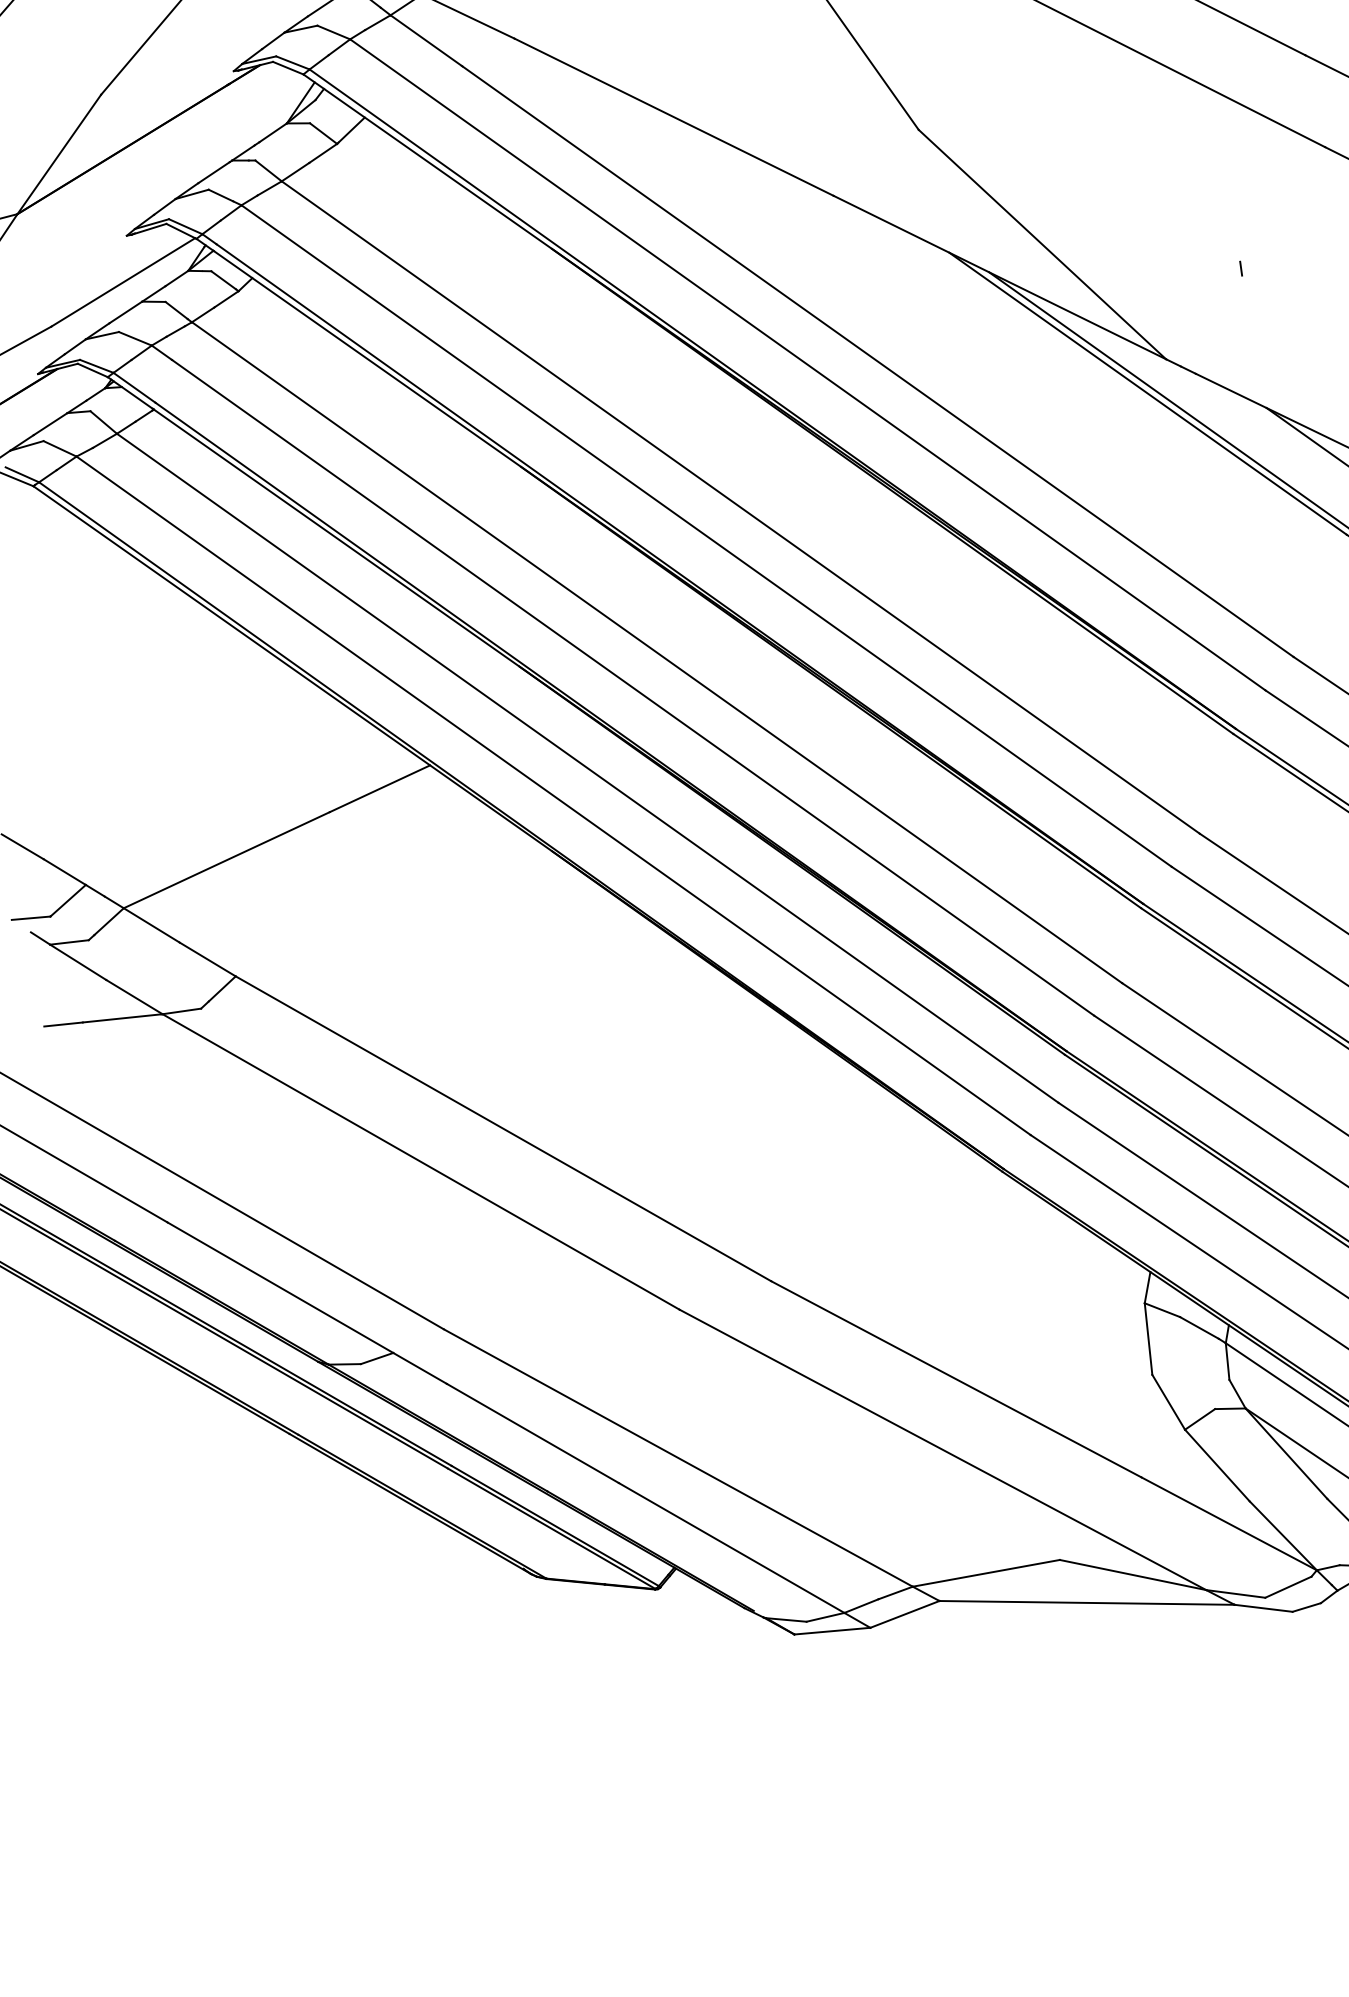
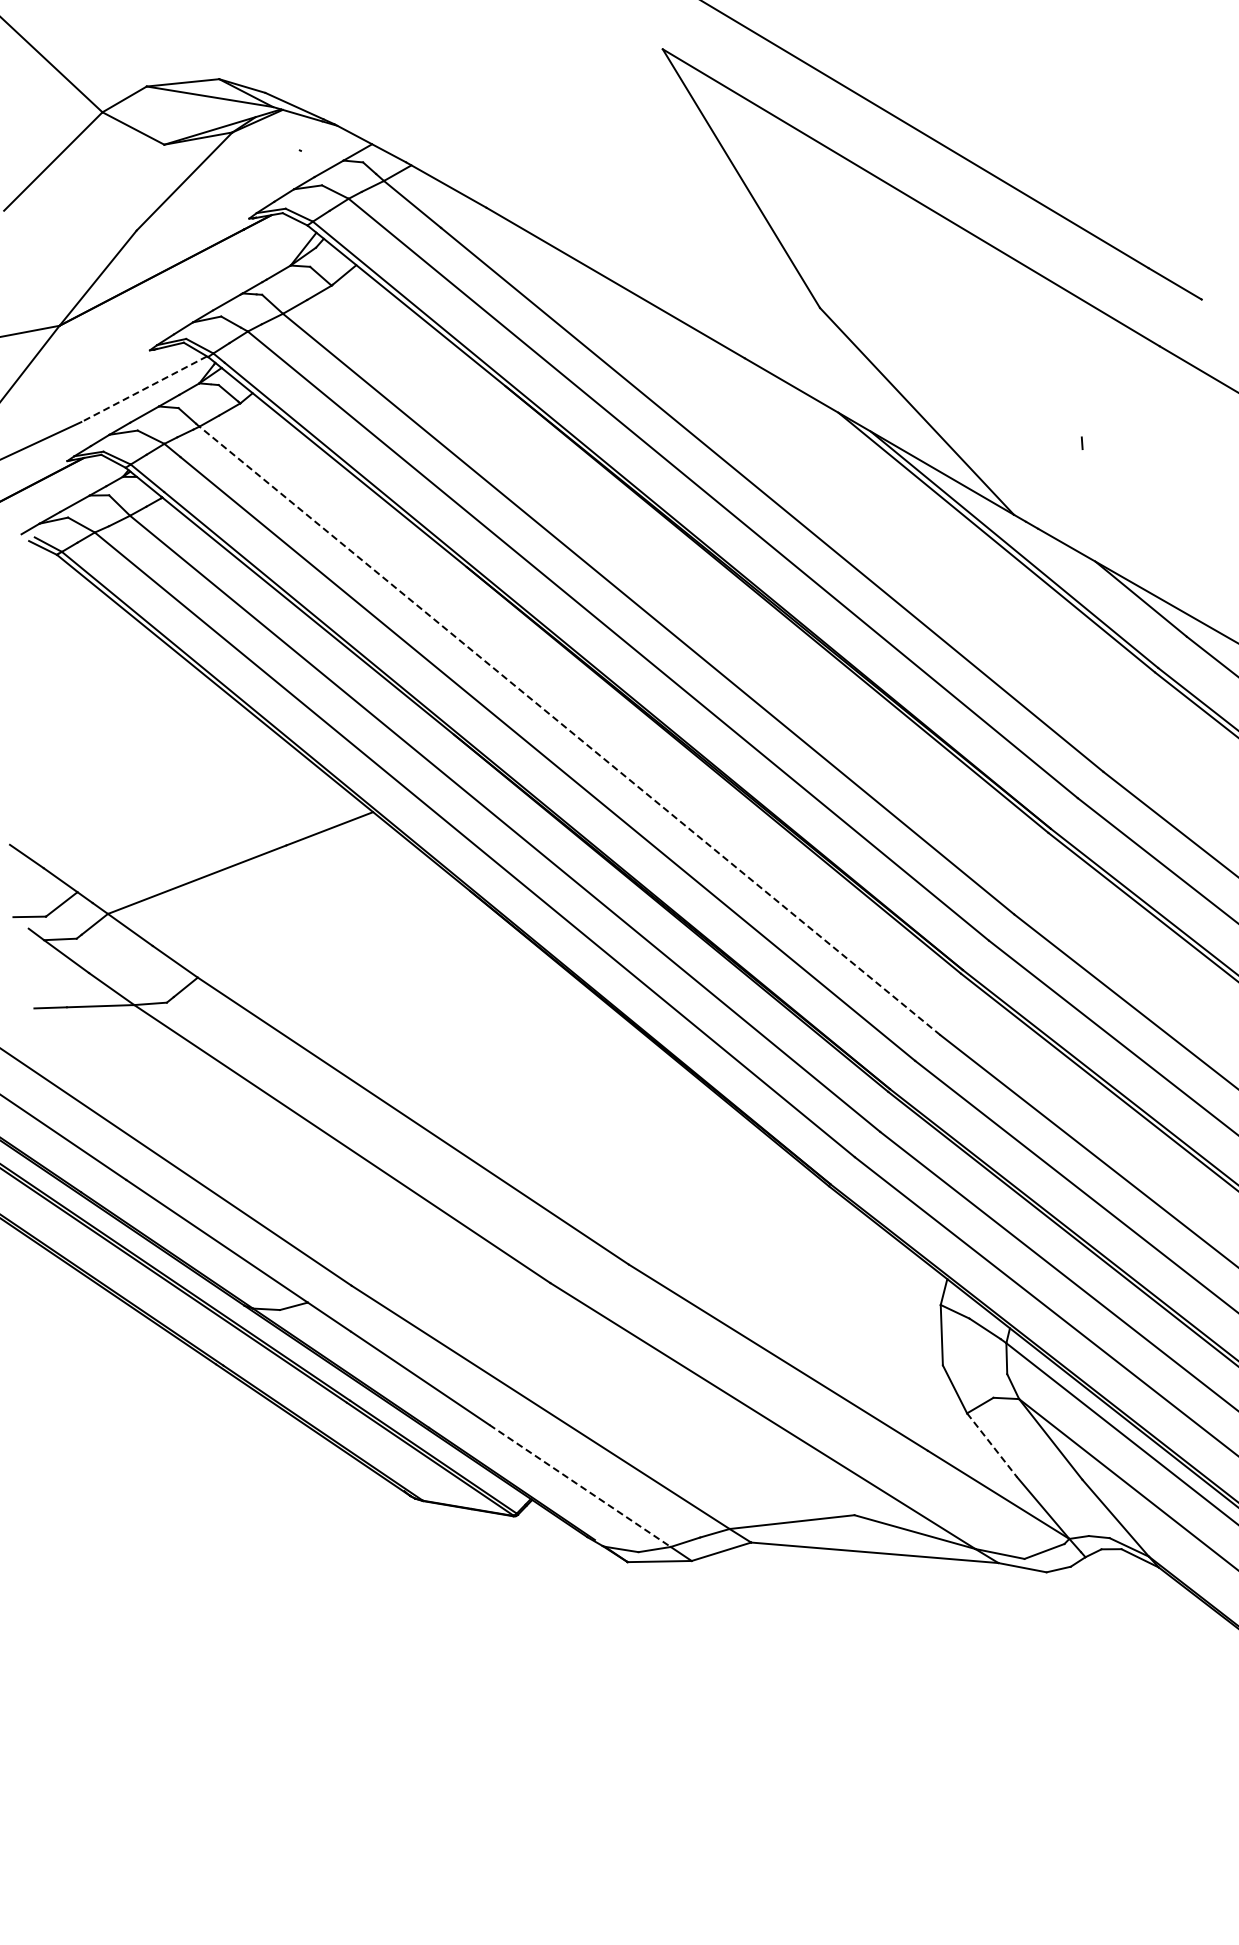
line: (123, 282) -> (144, 389), solid -> dashed
line: (656, 652) -> (569, 730), solid -> dashed
line: (1217, 1465) -> (992, 1445), solid -> dashed
line: (732, 1548) -> (580, 1486), solid -> dashed

